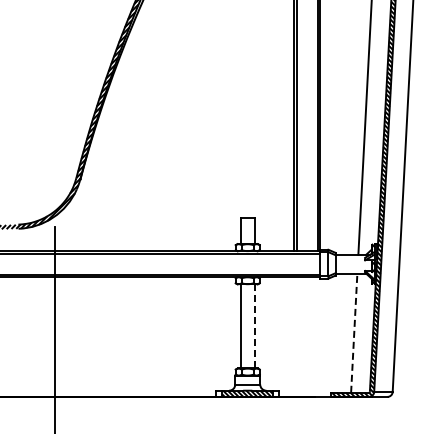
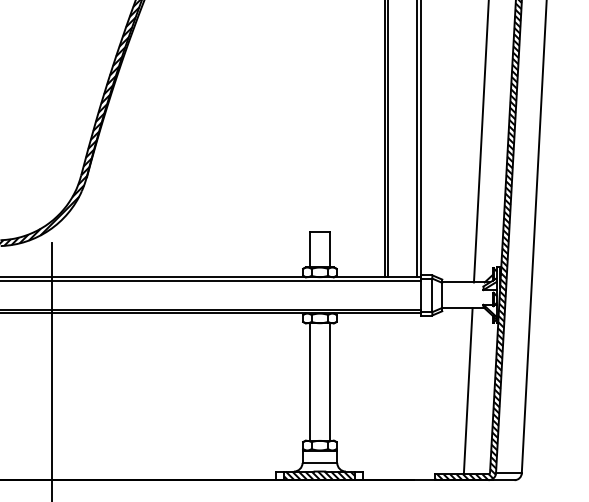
line: (254, 325) -> (329, 380), dashed -> solid
line: (354, 333) -> (468, 391), dashed -> solid

